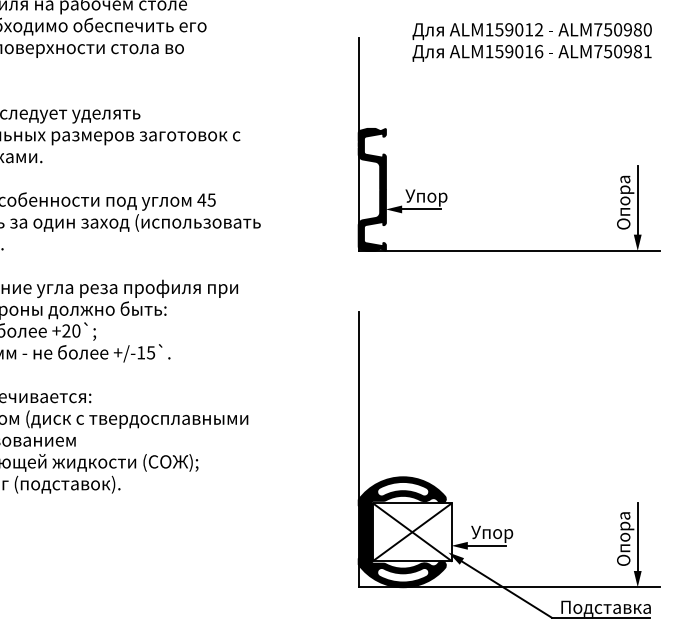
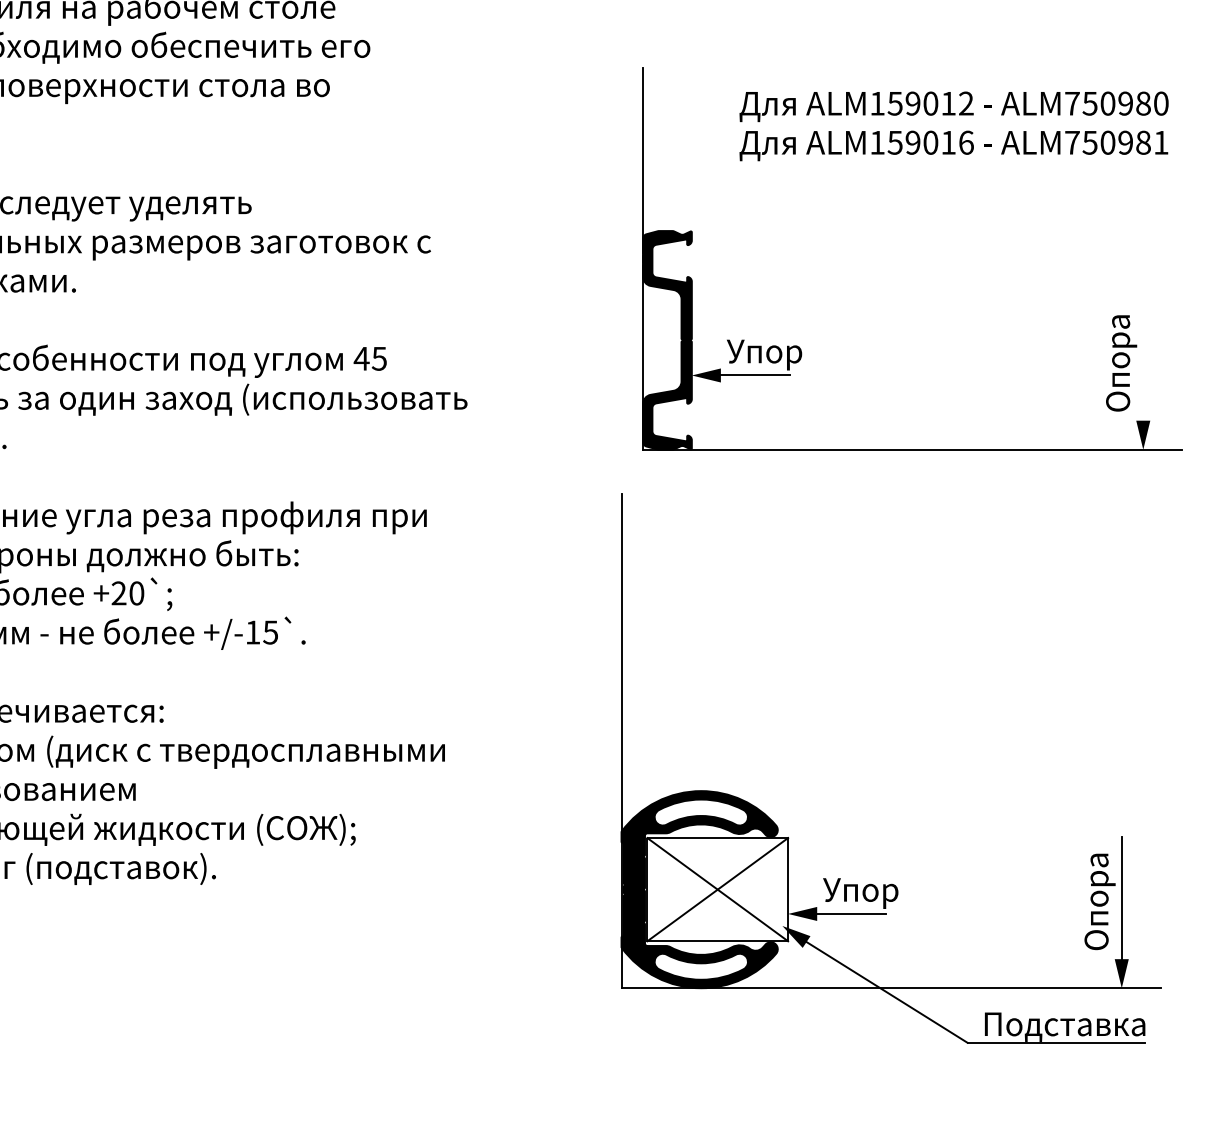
text: (531, 42) -> (952, 126), moved
line: (637, 200) -> (1142, 359), removed
part: (508, 529) -> (890, 884), moved

